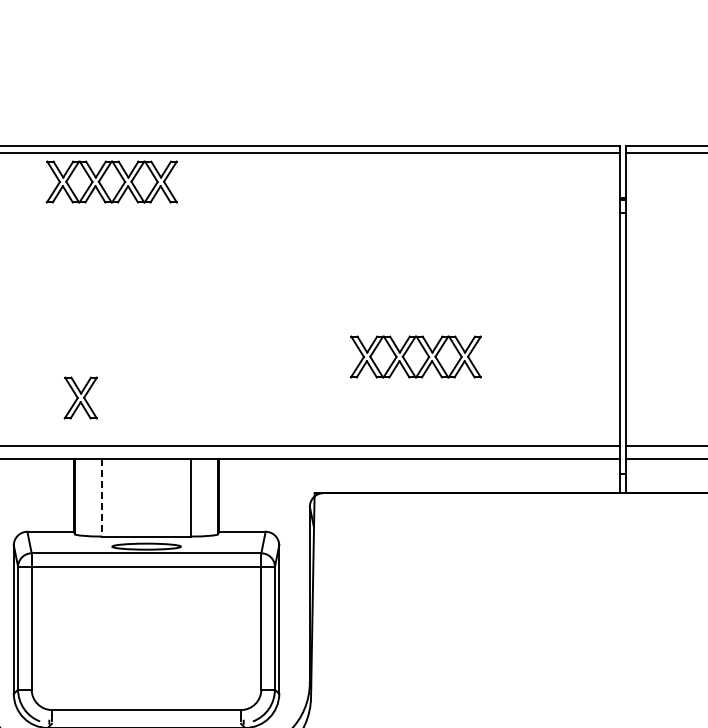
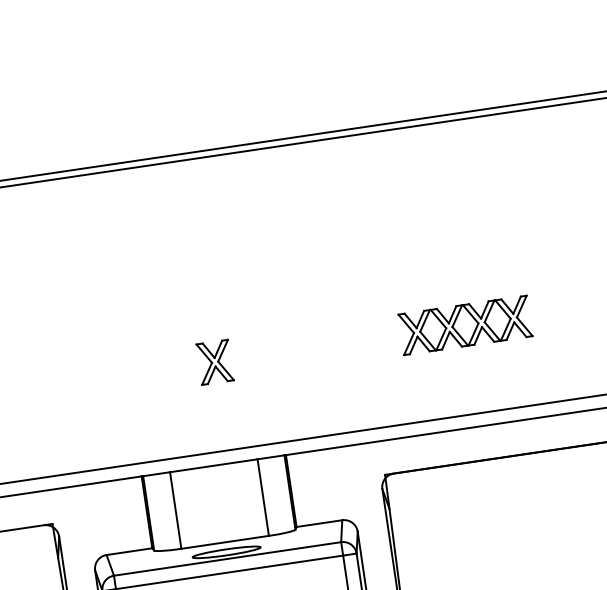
part: (111, 181) -> (138, 196), removed
part: (80, 397) -> (214, 361), moved
line: (102, 497) -> (175, 510), dashed -> solid

